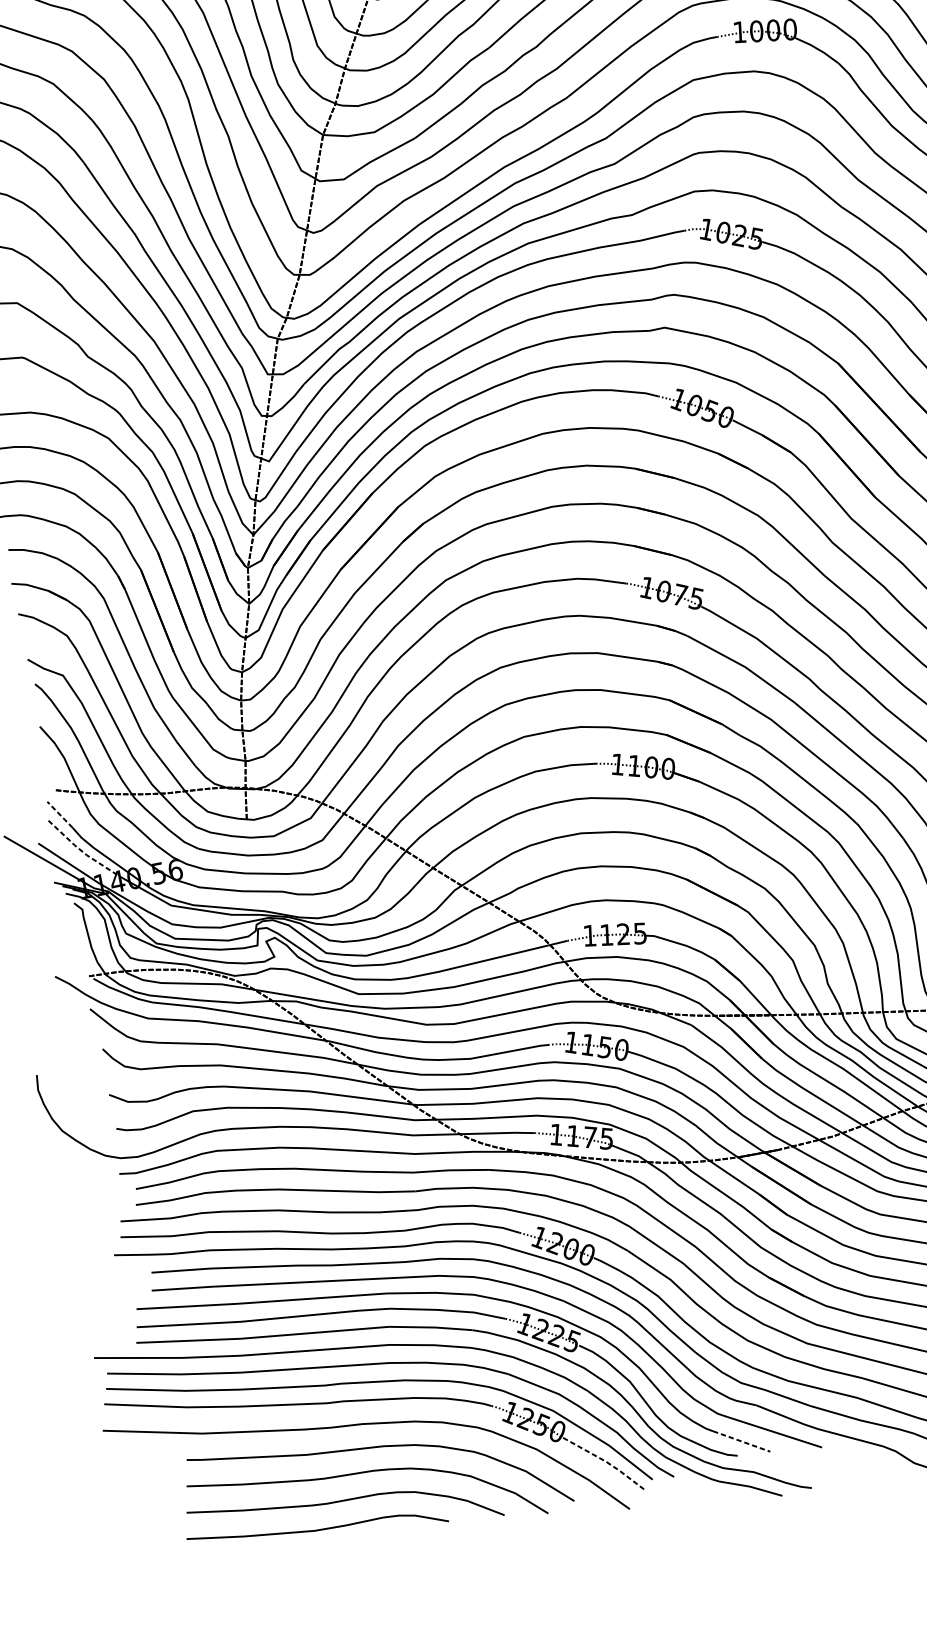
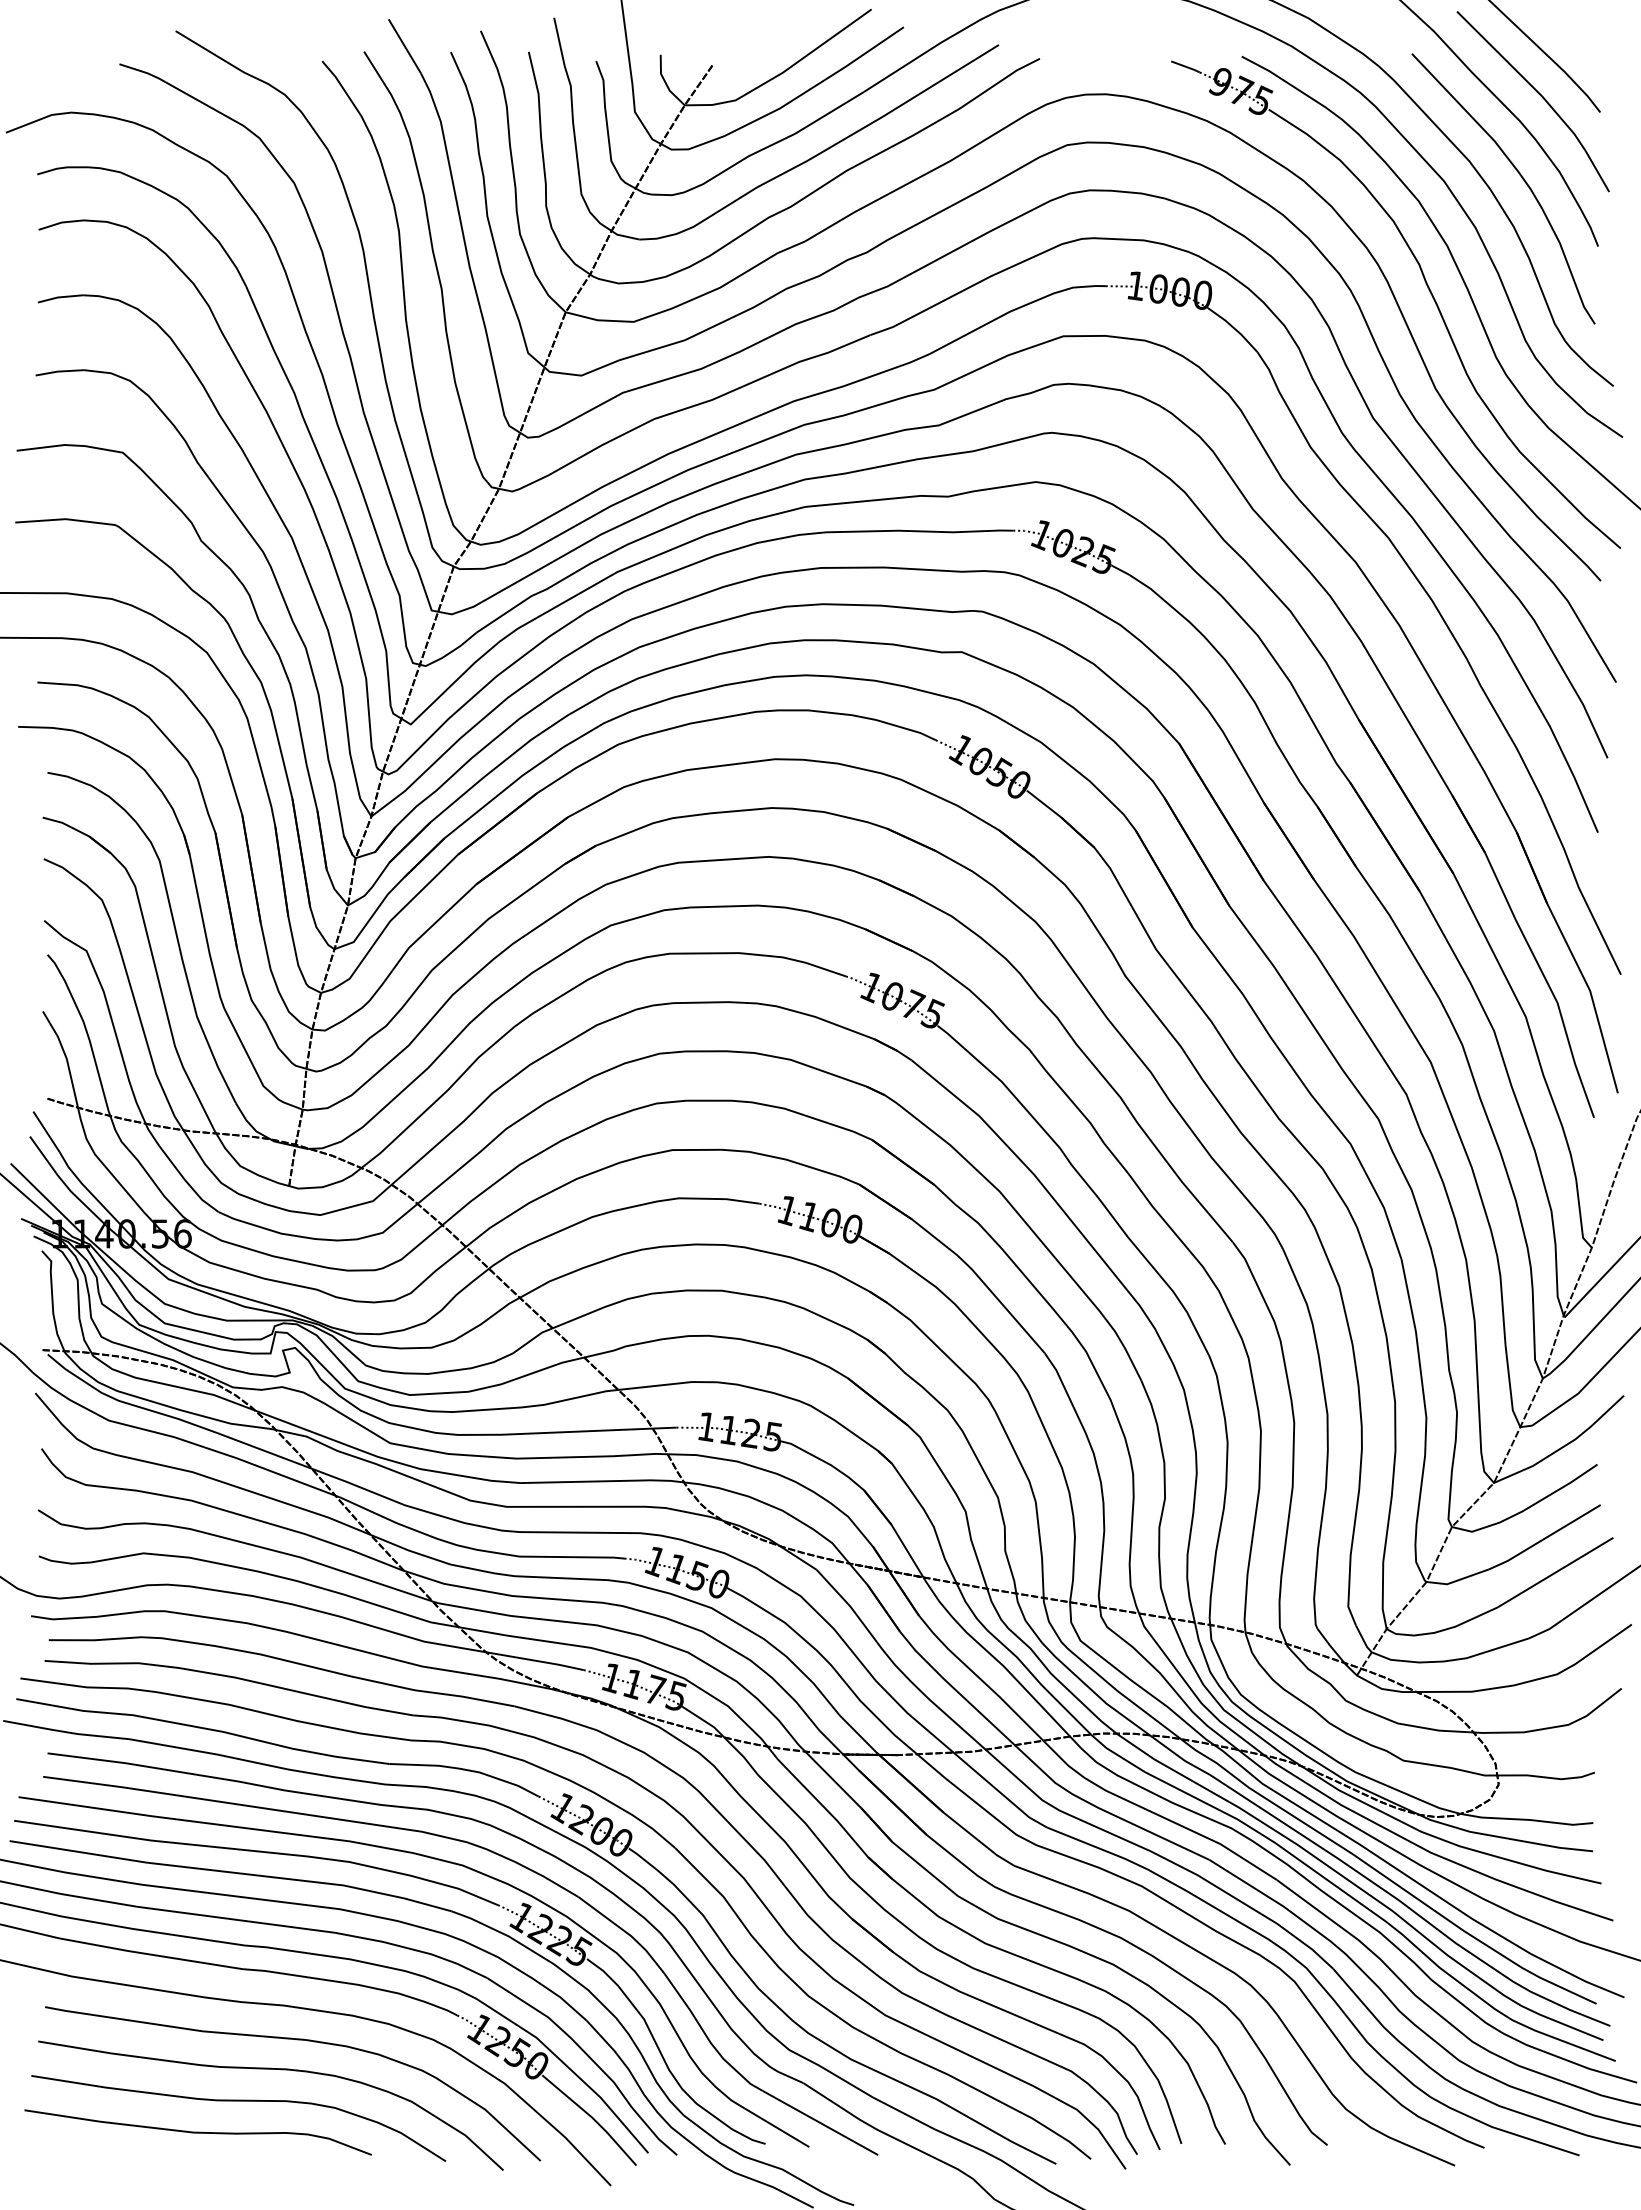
line: (59, 814) -> (46, 1131), dashed -> solid
line: (81, 851) -> (65, 1185), dashed -> solid
line: (742, 1441) -> (775, 2126), dashed -> solid
line: (606, 1461) -> (592, 2117), dashed -> solid

